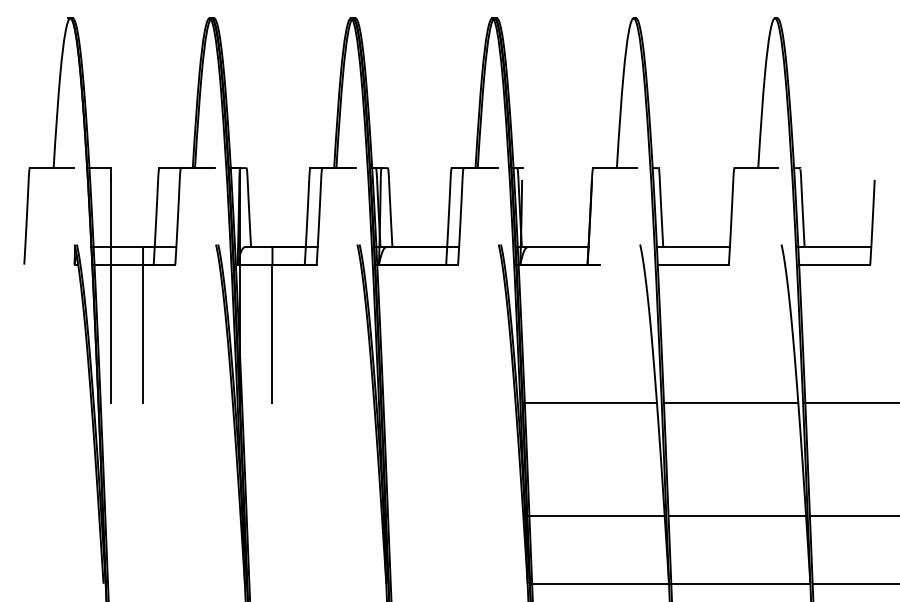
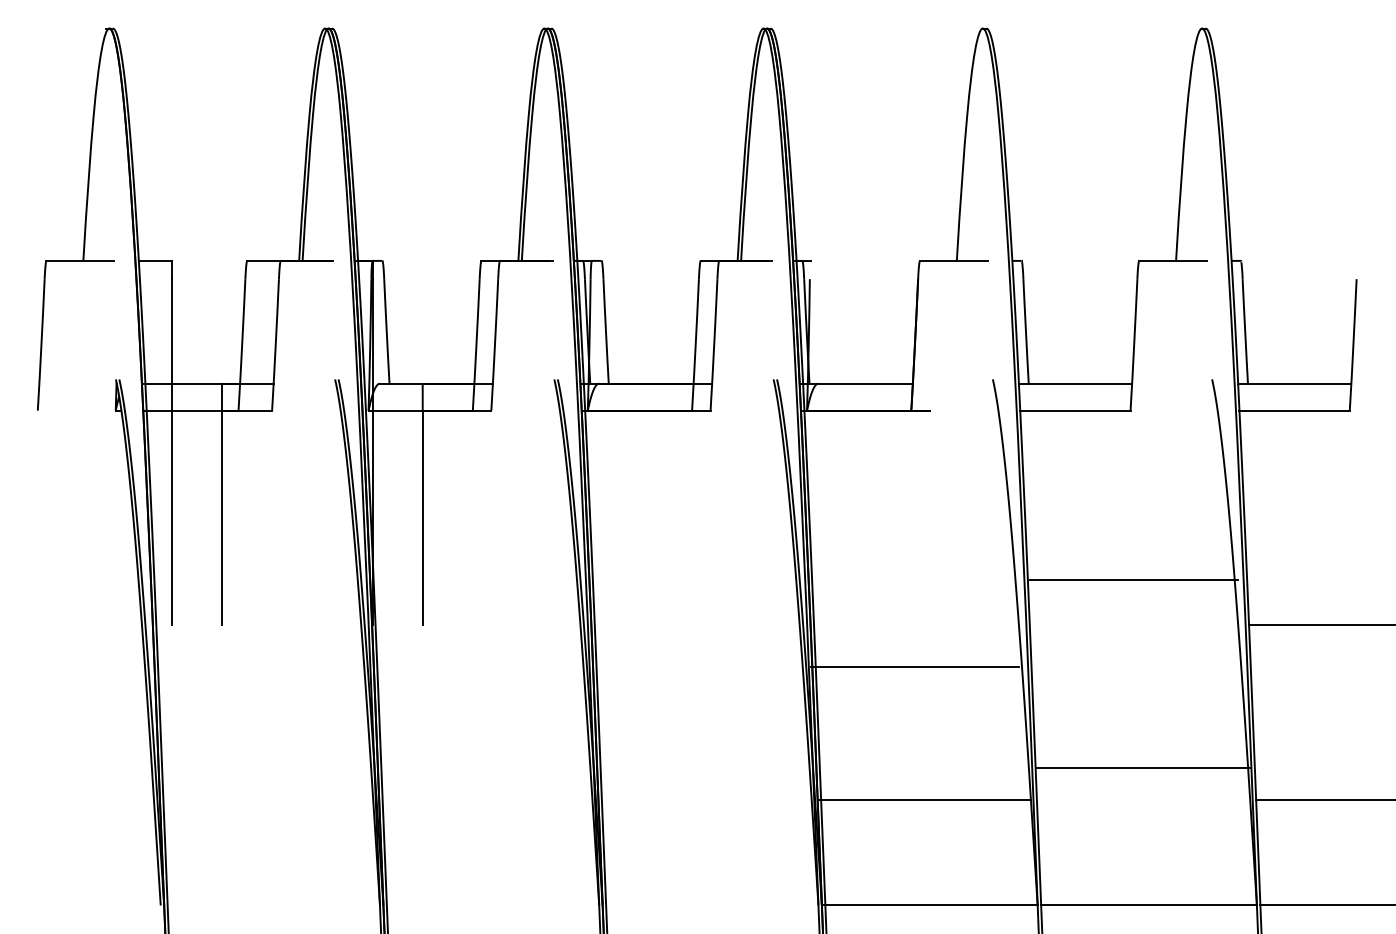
line: (589, 402) -> (914, 666), moved
line: (730, 402) -> (1132, 579), moved
line: (737, 515) -> (1143, 767), moved

